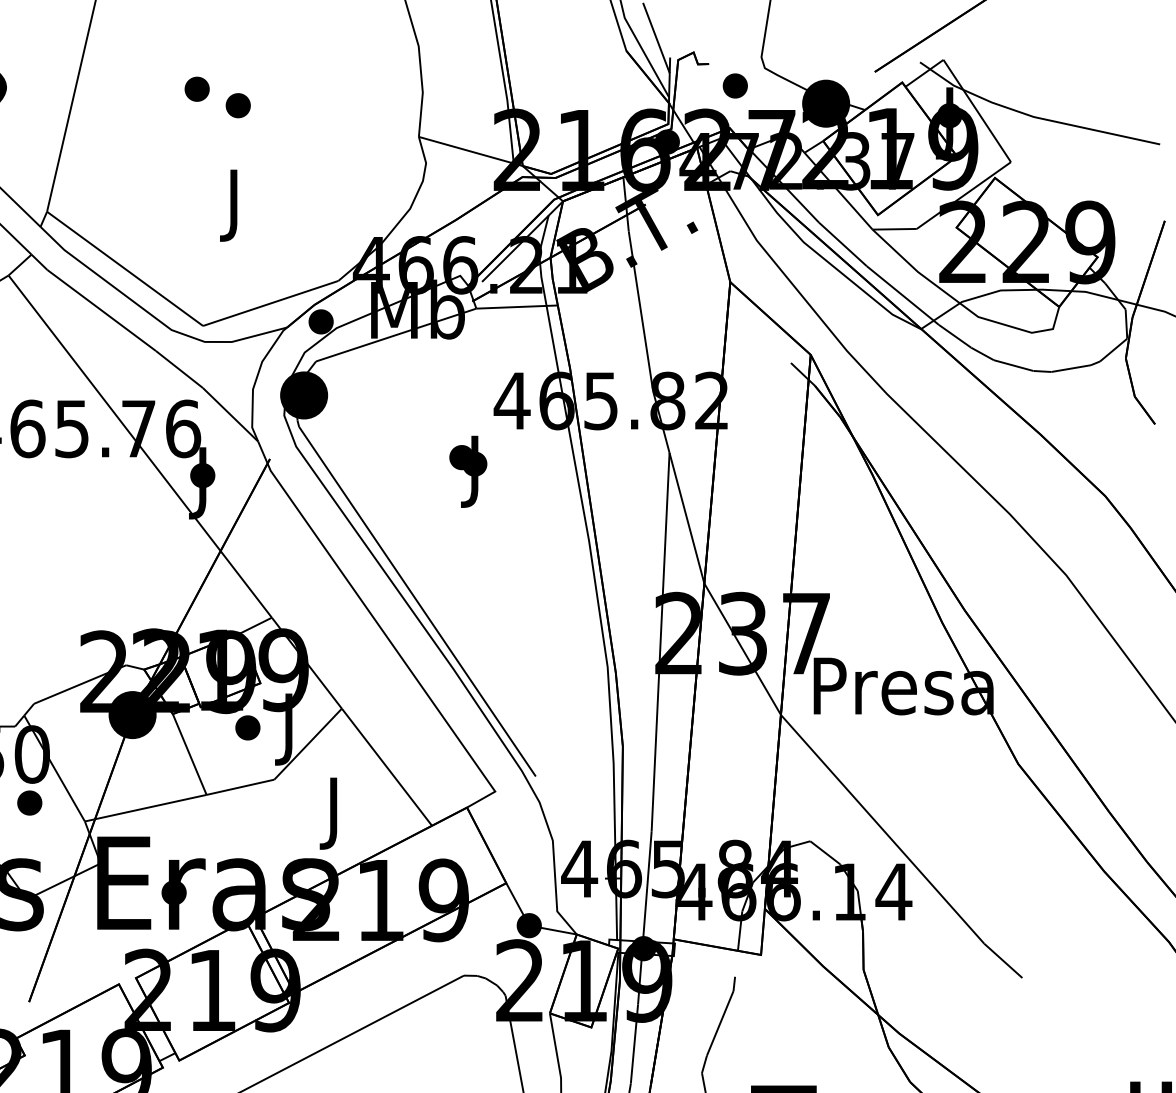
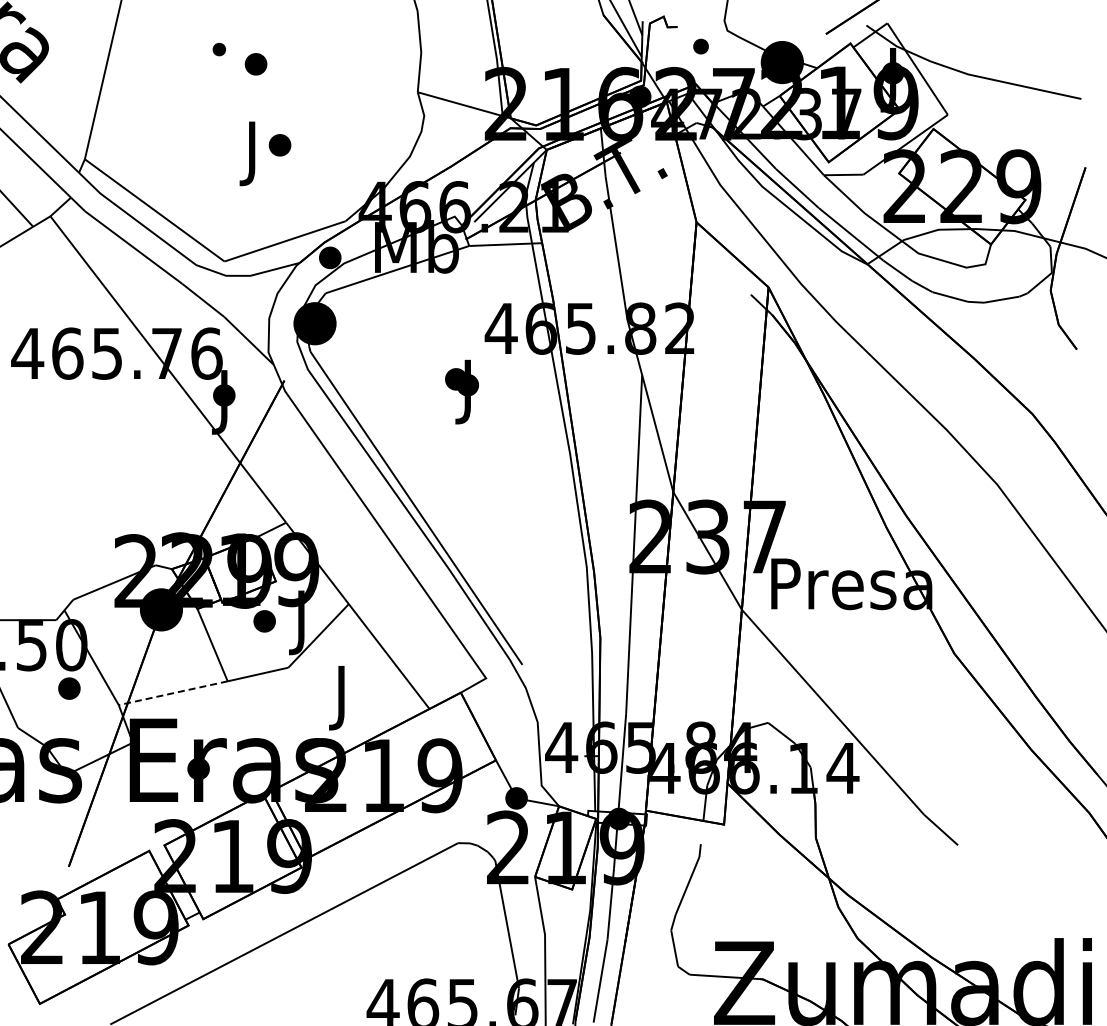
part: (734, 85) -> (700, 46), size x0.7
part: (197, 89) -> (219, 49), size x0.6
part: (264, 196) -> (279, 145), added
line: (146, 808) -> (173, 693), solid -> dashed

